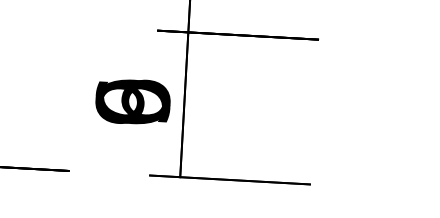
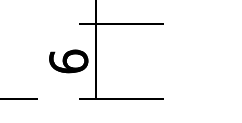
text: (132, 101) -> (68, 61), 9 -> 6

